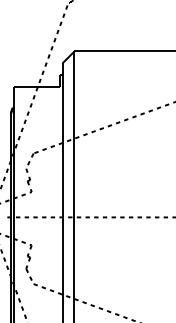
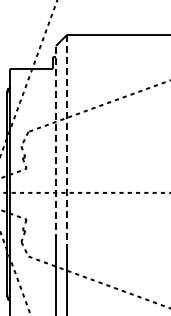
line: (74, 161) -> (67, 139), solid -> dashed
line: (63, 164) -> (56, 142), solid -> dashed

